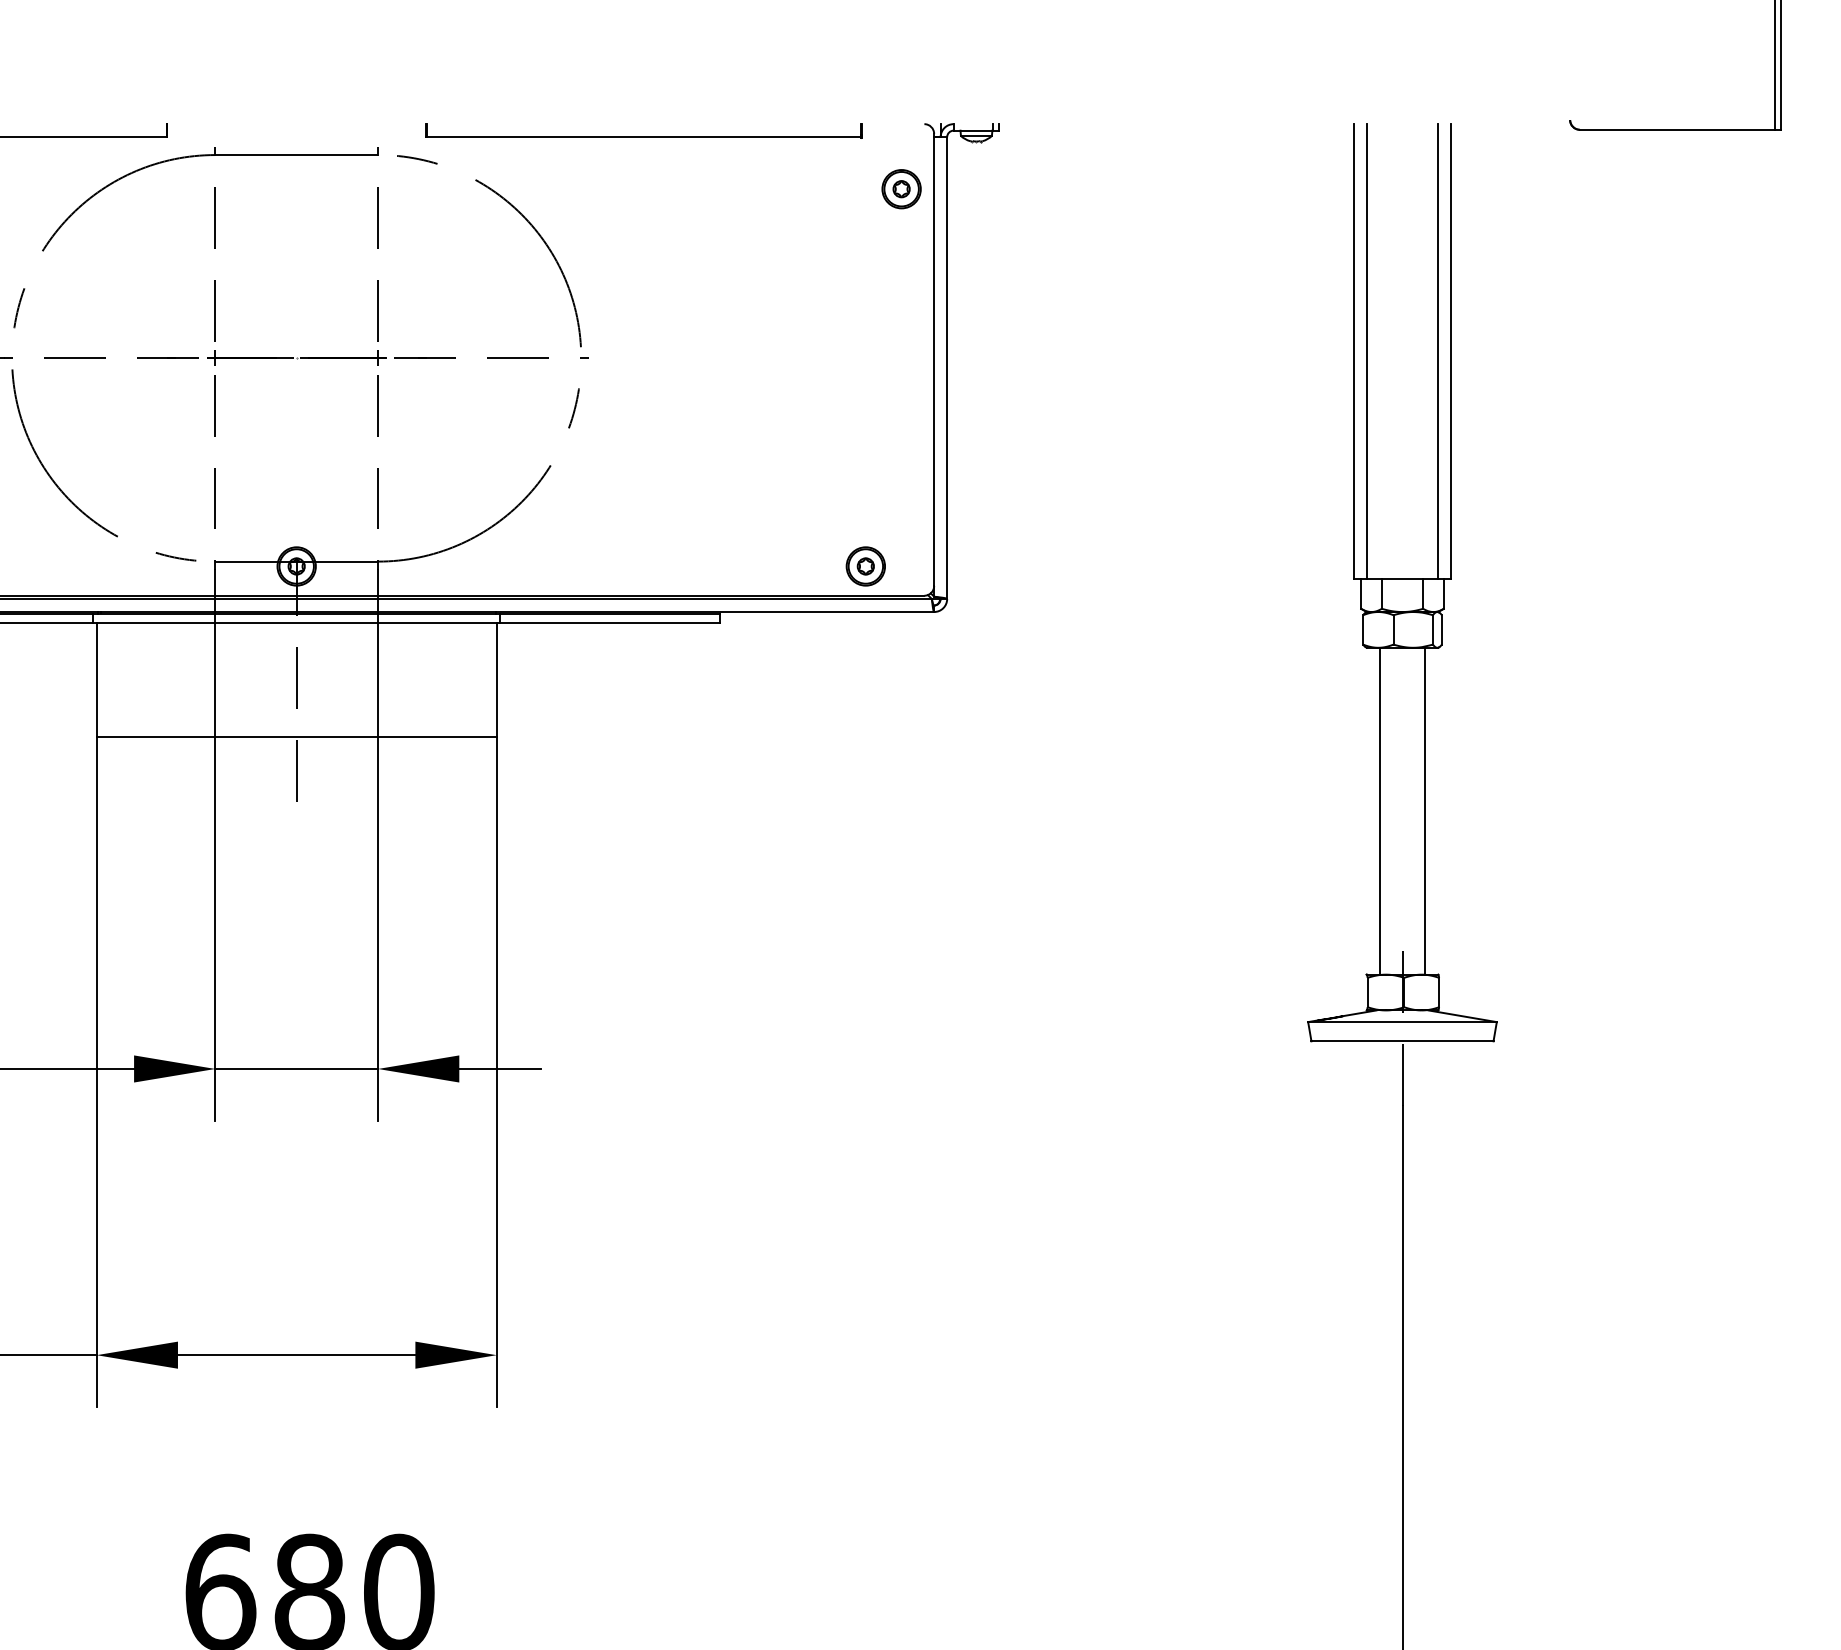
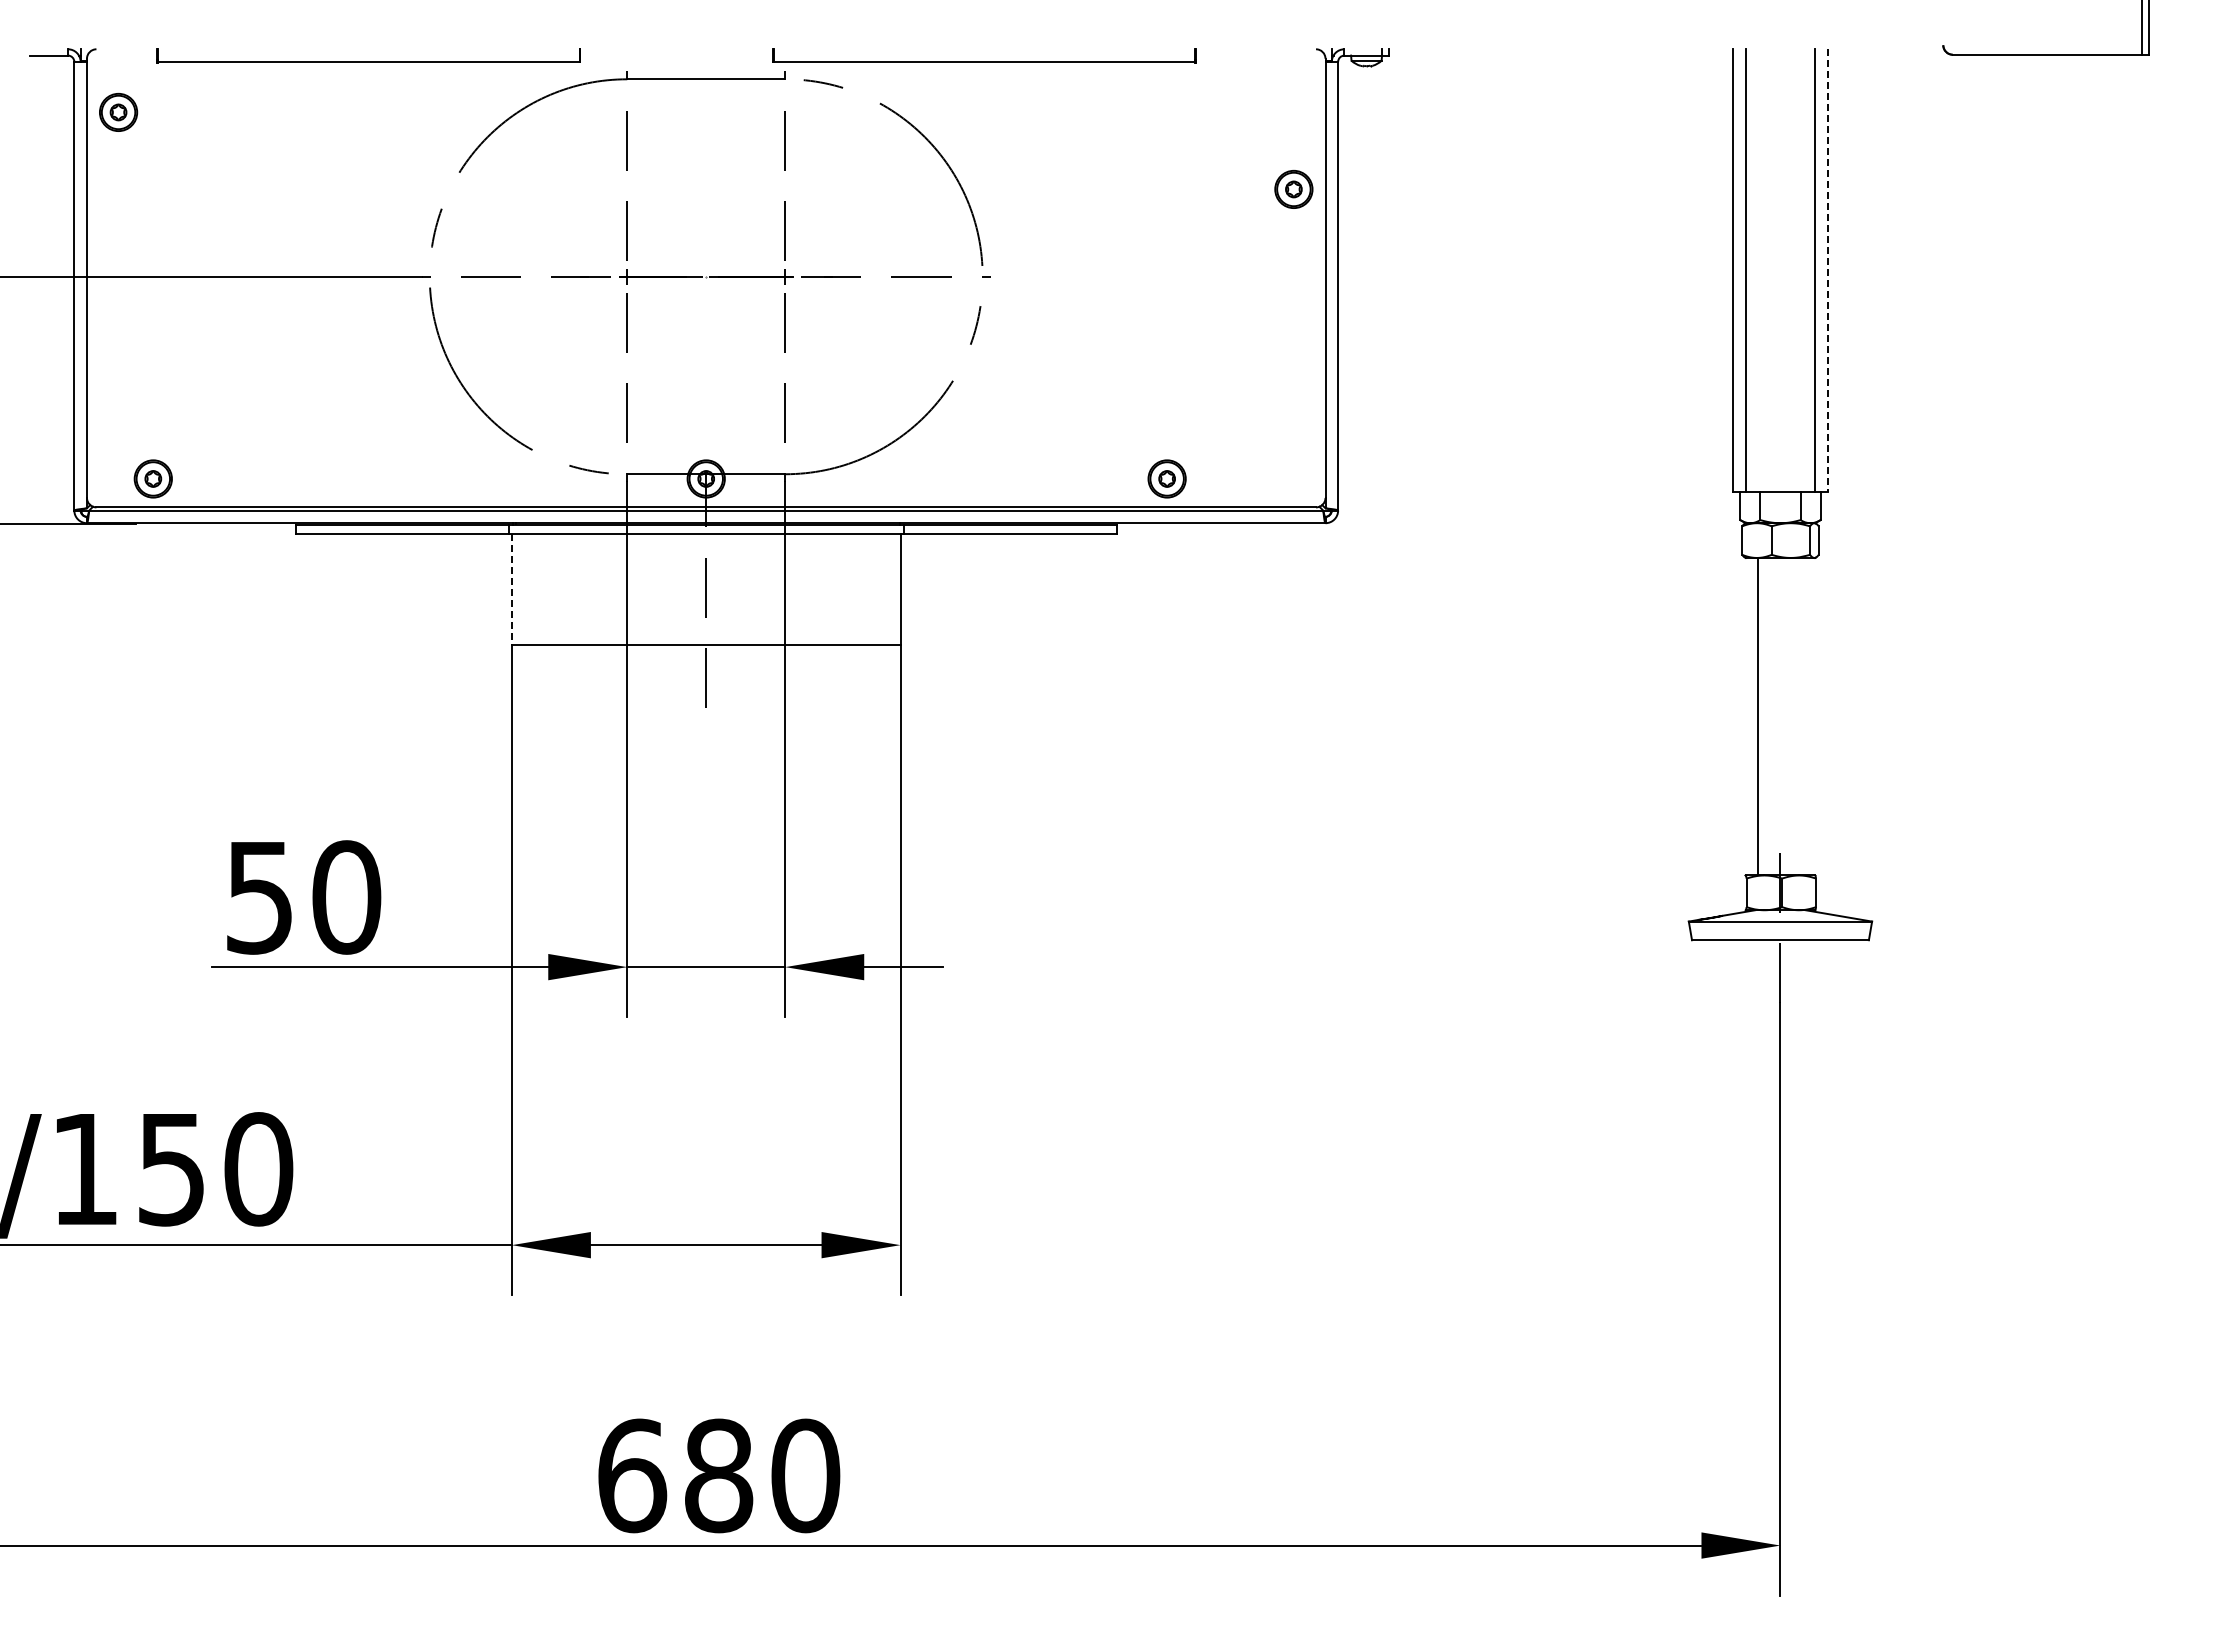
part: (643, 130) -> (984, 55), moved
part: (901, 189) -> (1293, 189), moved
line: (1450, 351) -> (1827, 270), solid -> dashed
part: (865, 565) -> (1166, 478), moved
line: (96, 681) -> (511, 590), solid -> dashed
line: (1425, 810) -> (1802, 716), removed

